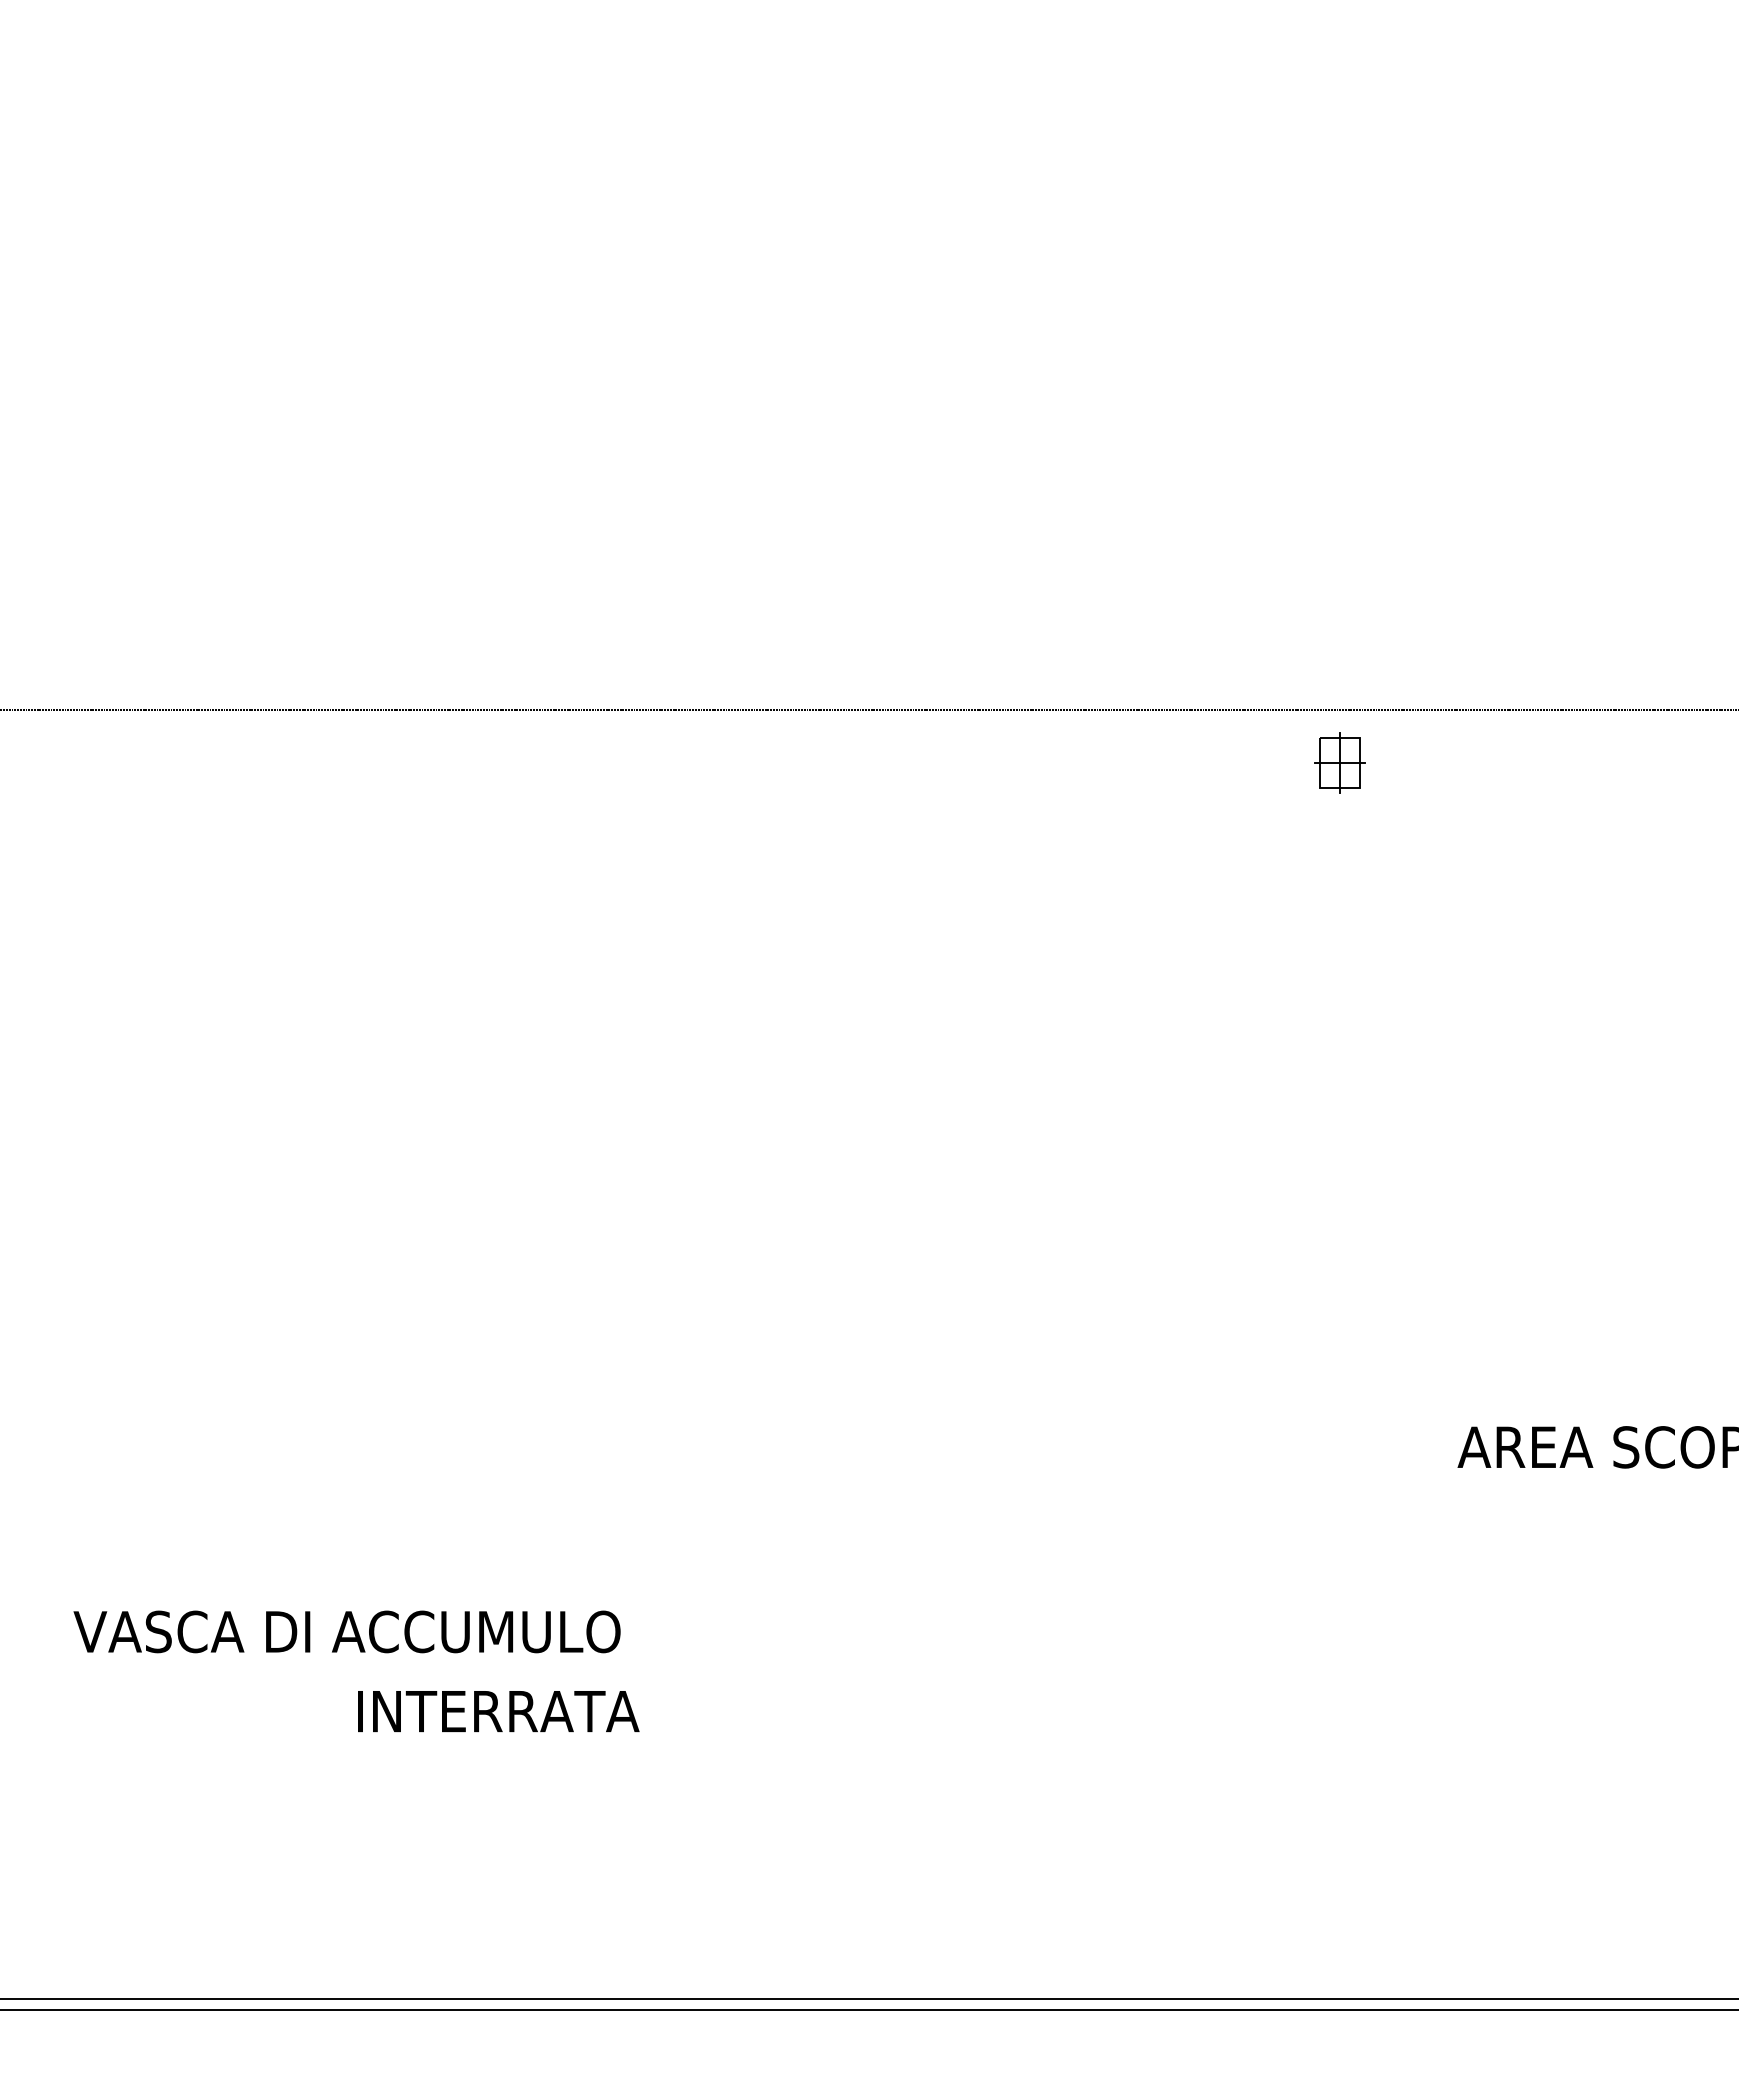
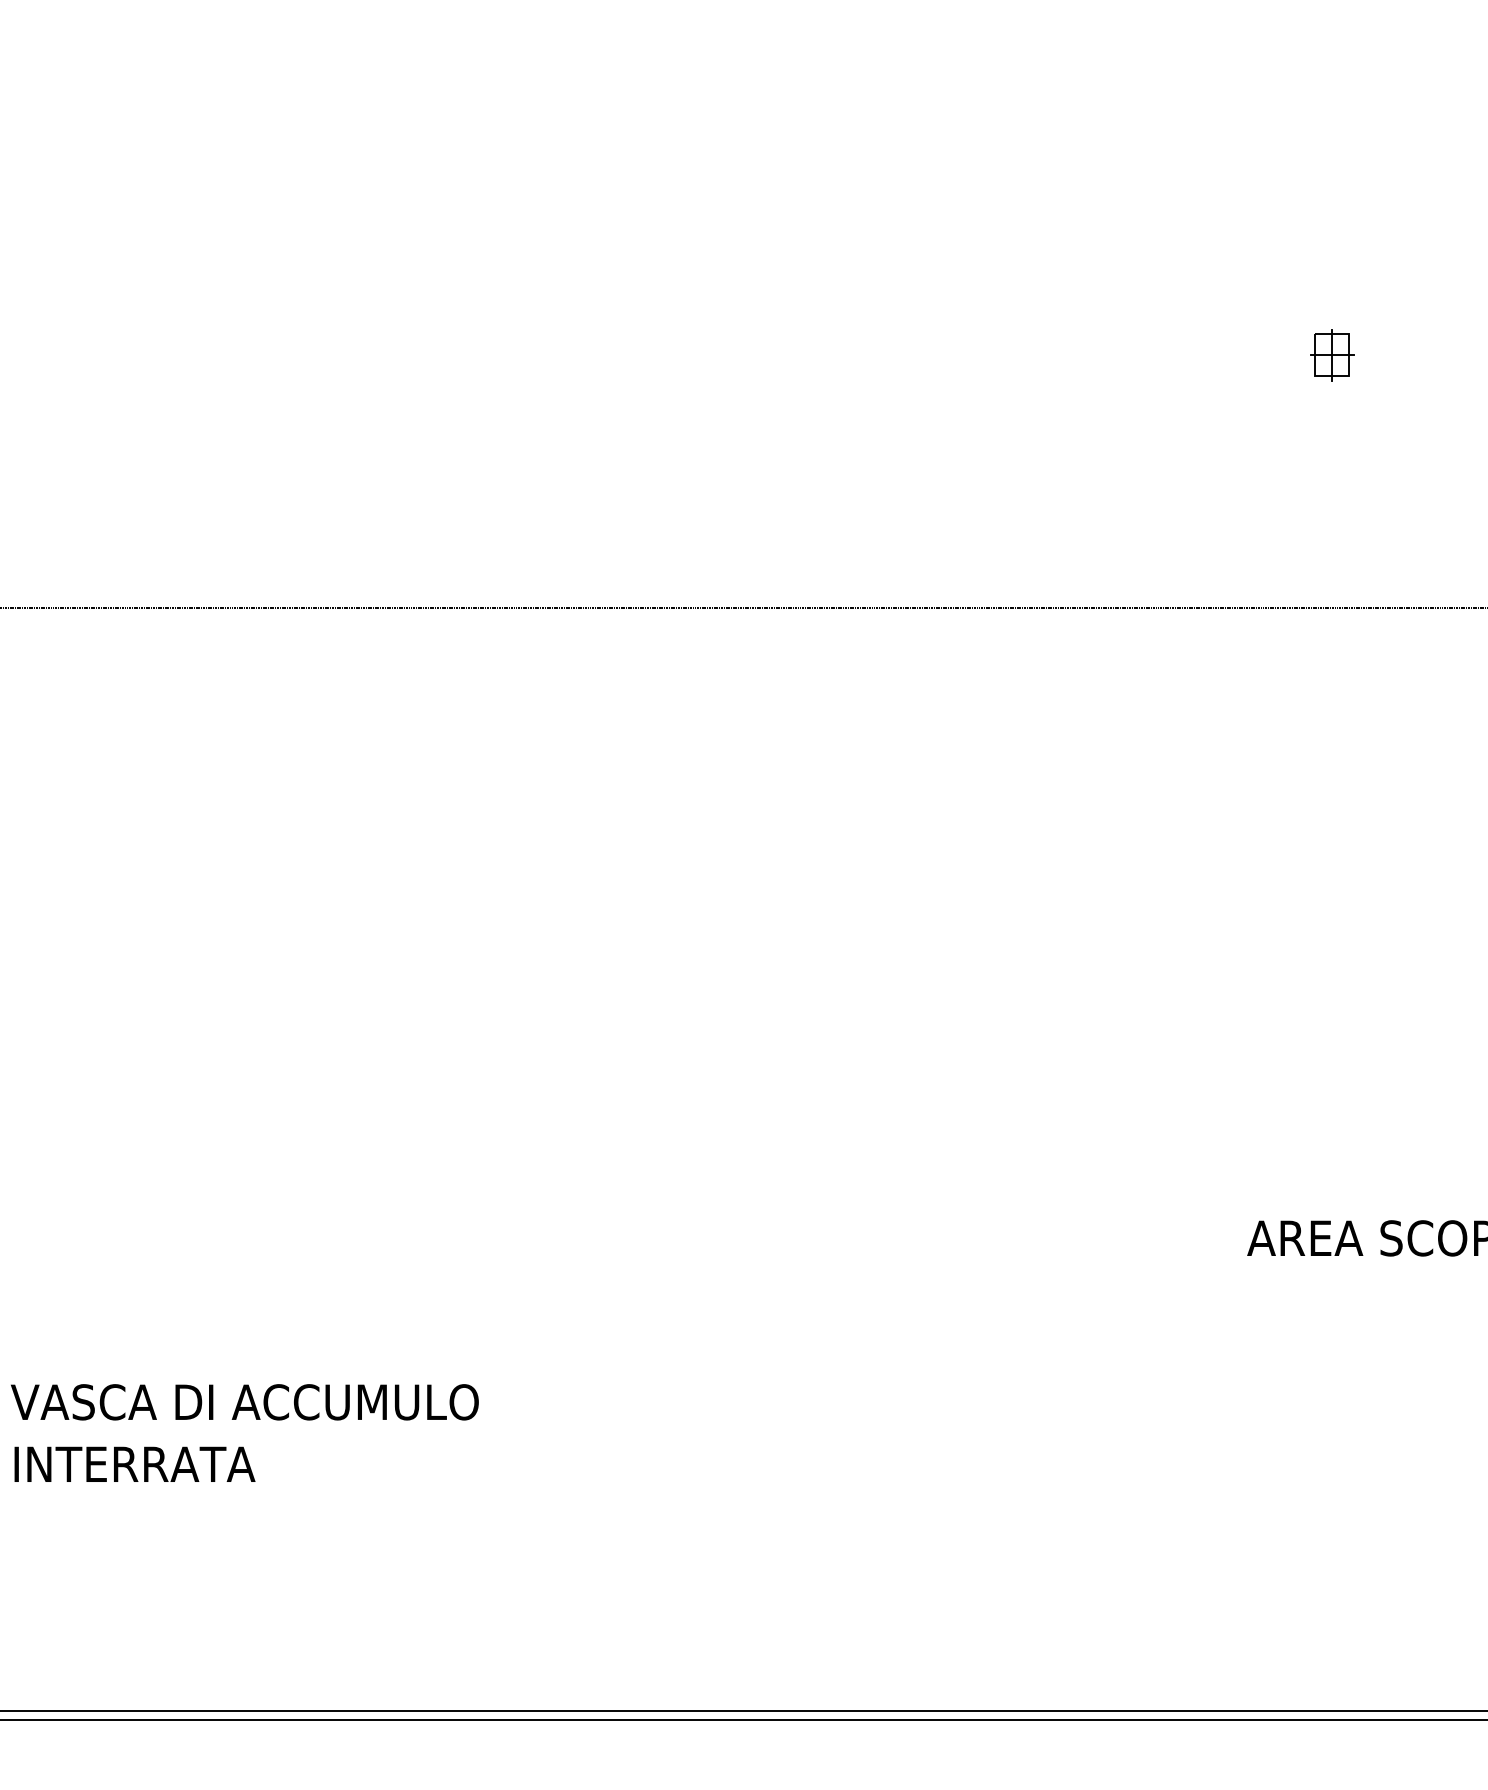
part: (1339, 762) -> (1331, 354), moved
text: (346, 1631) -> (244, 1401), moved
text: (498, 1711) -> (134, 1464), moved

